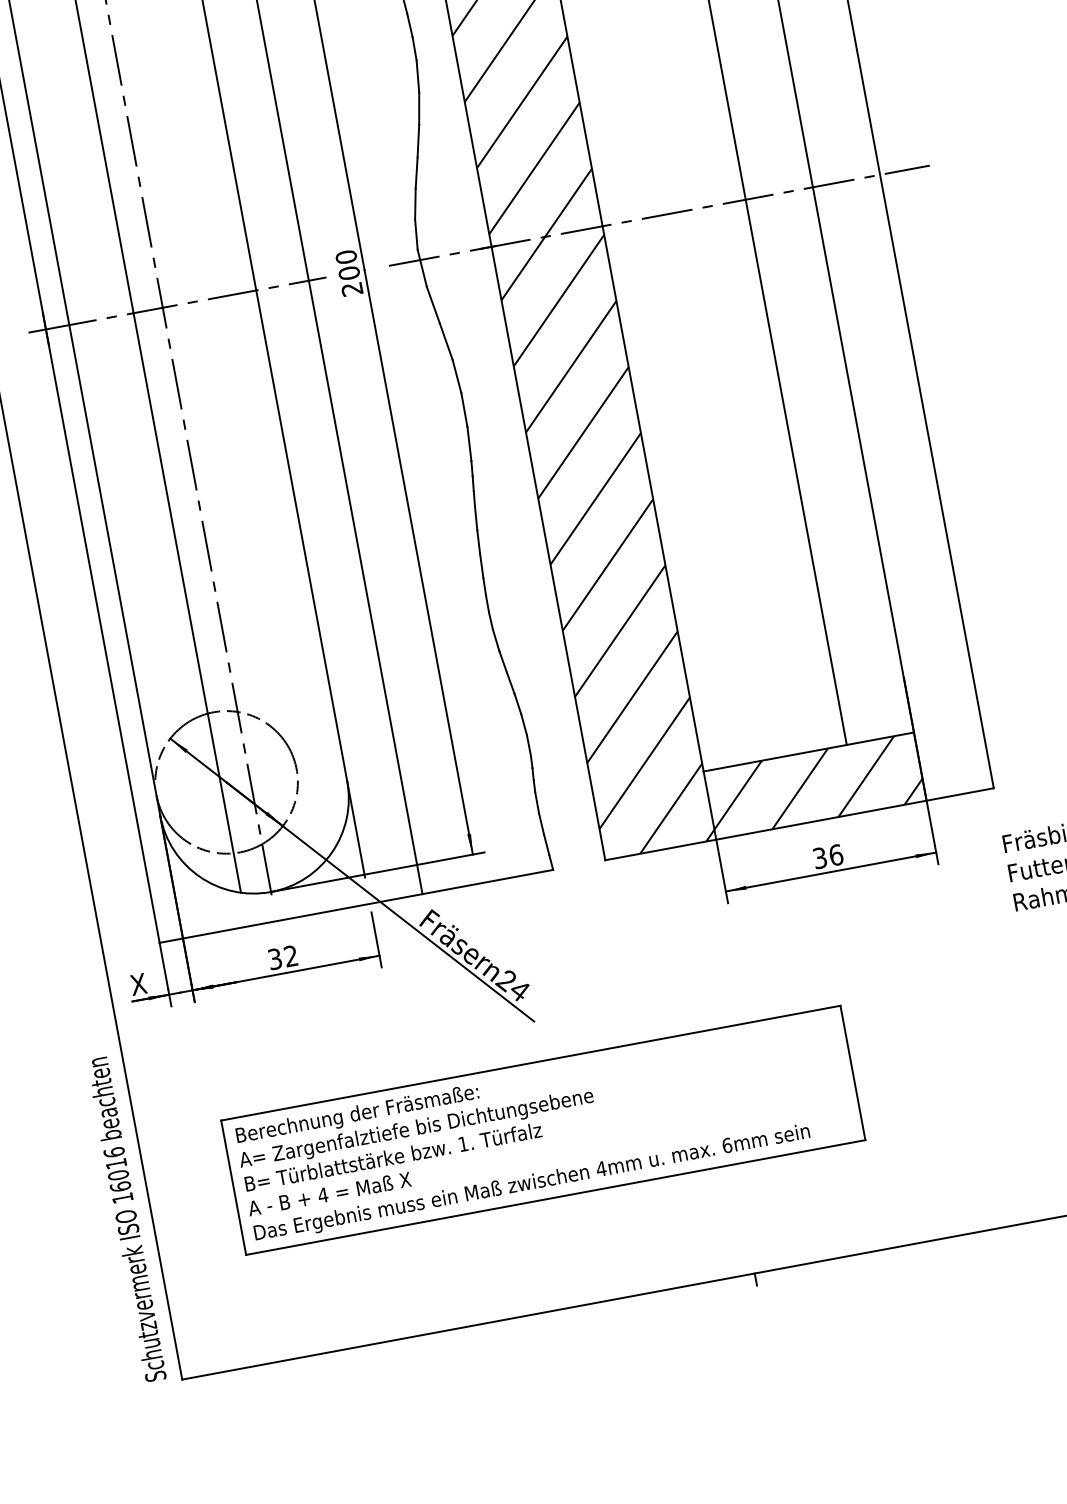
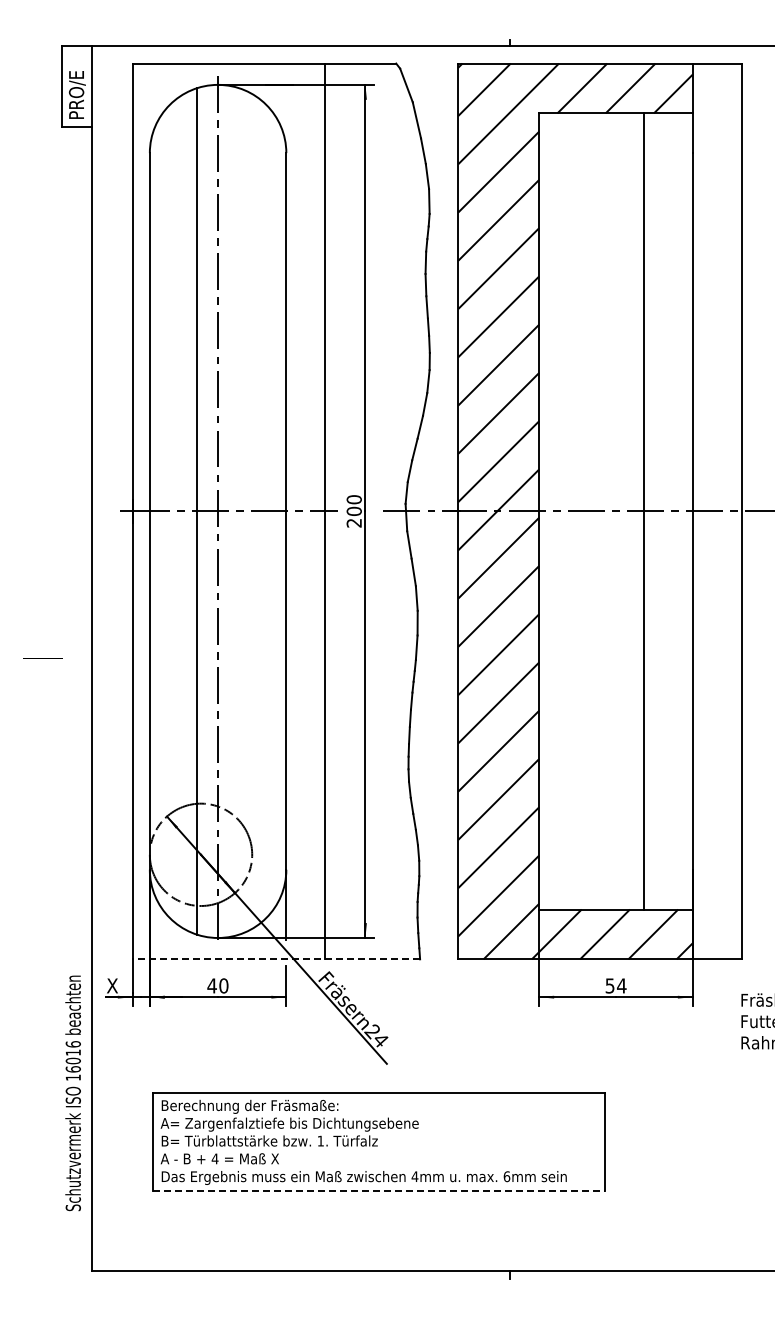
text: (828, 855) -> (616, 985), 36 -> 54
line: (356, 906) -> (276, 959), solid -> dashed
text: (282, 957) -> (217, 985), 32 -> 40
line: (556, 1196) -> (379, 1190), solid -> dashed
text: (125, 1219) -> (72, 1093), moved

